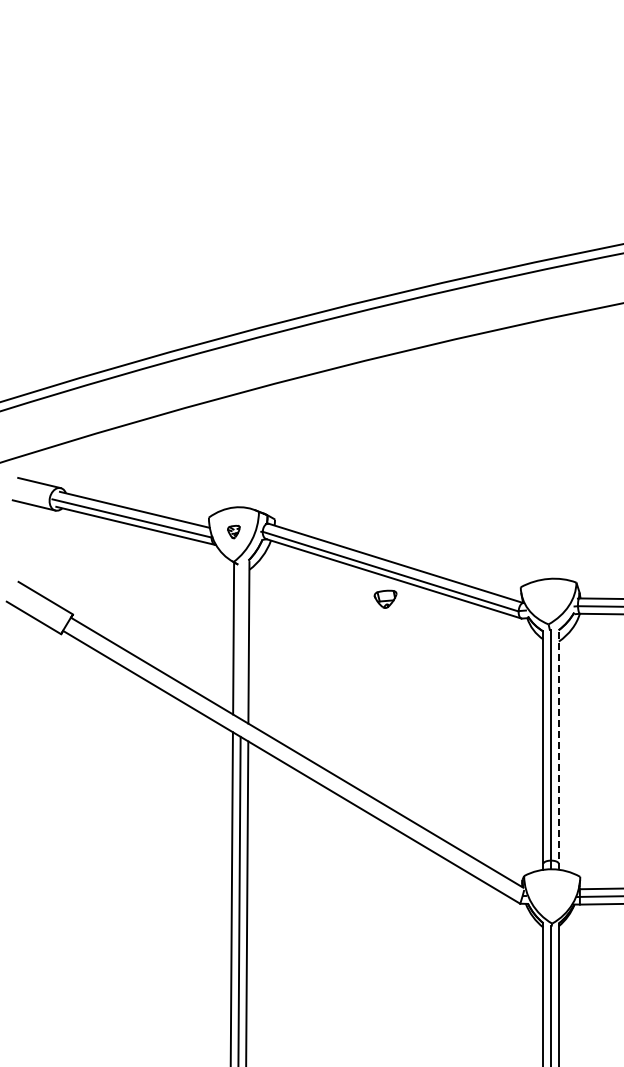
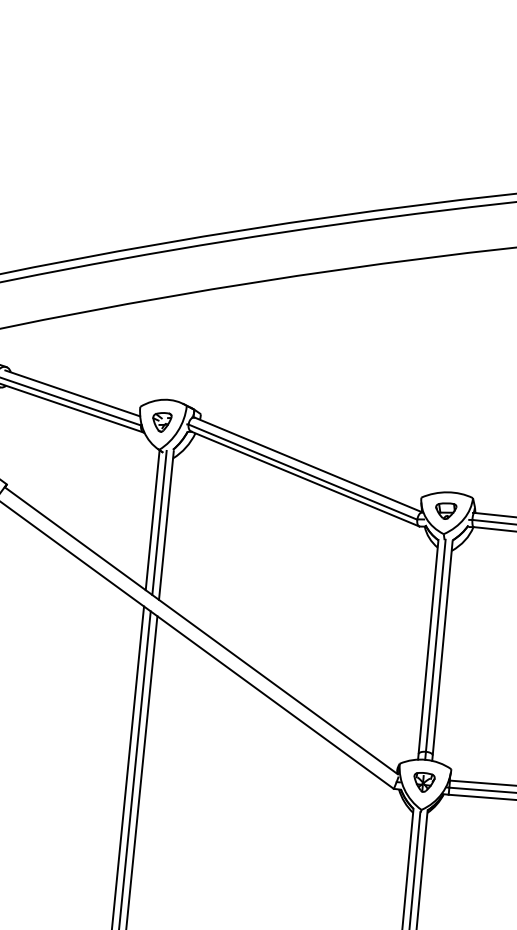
part: (233, 531) -> (161, 421), size x1.67
part: (385, 598) -> (445, 510), moved
line: (240, 640) -> (158, 522), added
line: (558, 749) -> (442, 650), dashed -> solid
part: (552, 893) -> (424, 782), added

